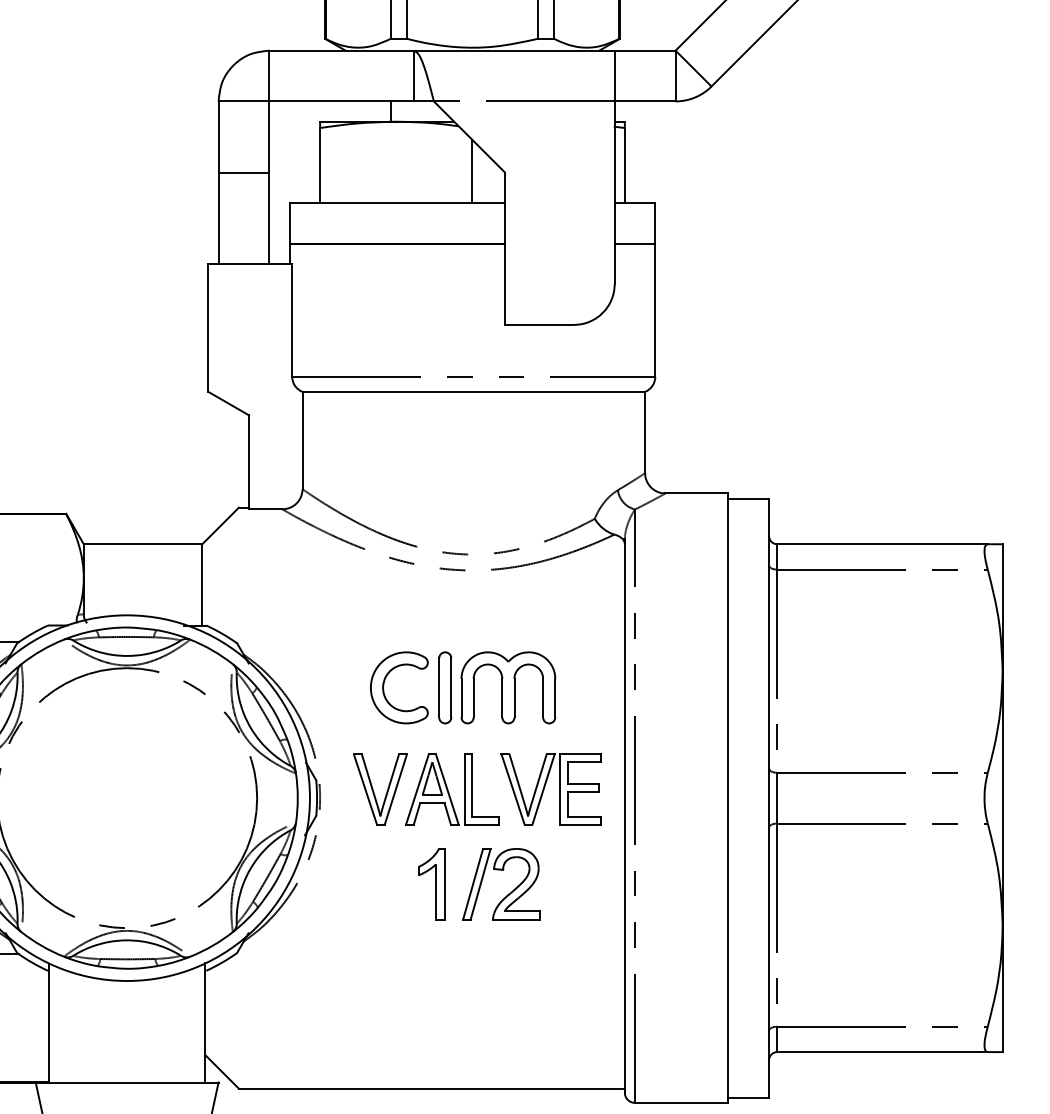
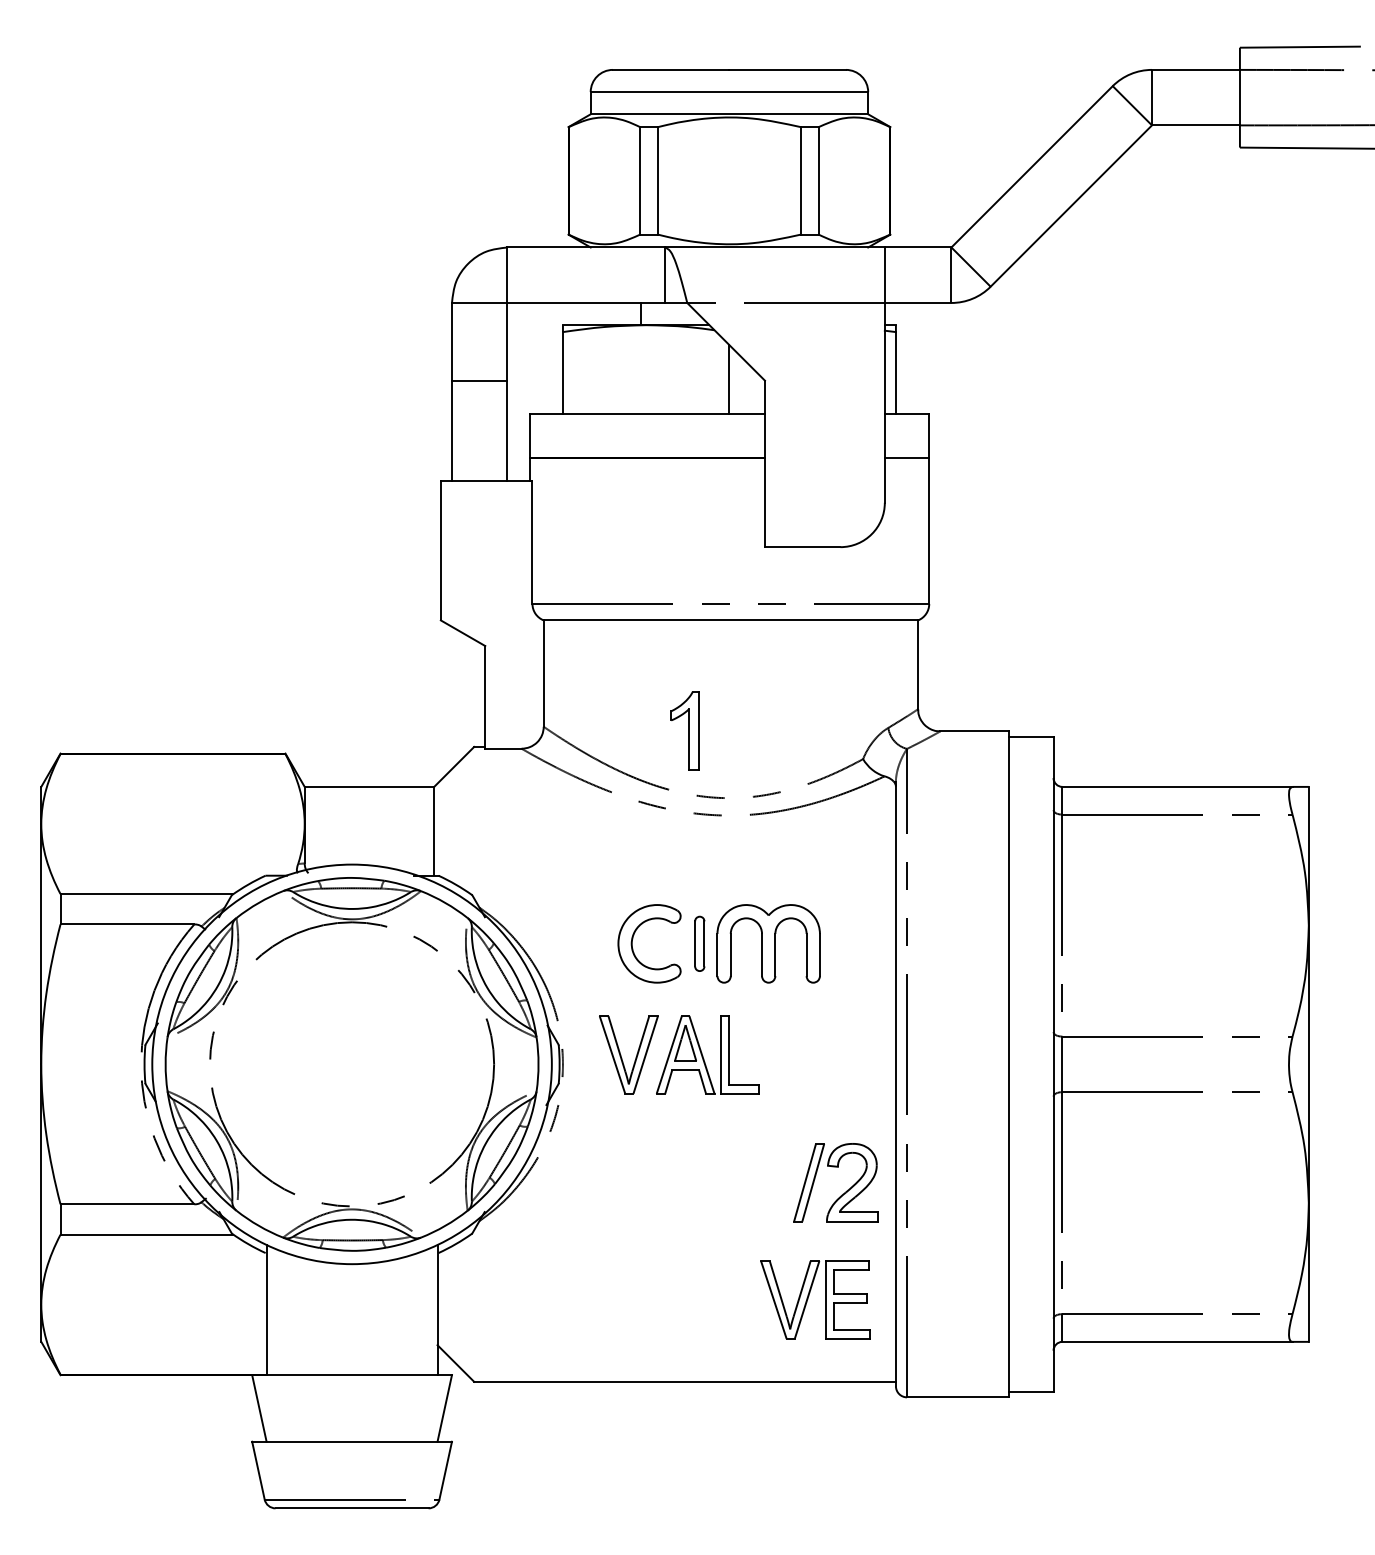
part: (445, 687) -> (699, 943), size x0.7
part: (545, 786) -> (809, 1296), moved
part: (431, 884) -> (684, 730), moved
part: (506, 895) -> (841, 1194), moved

